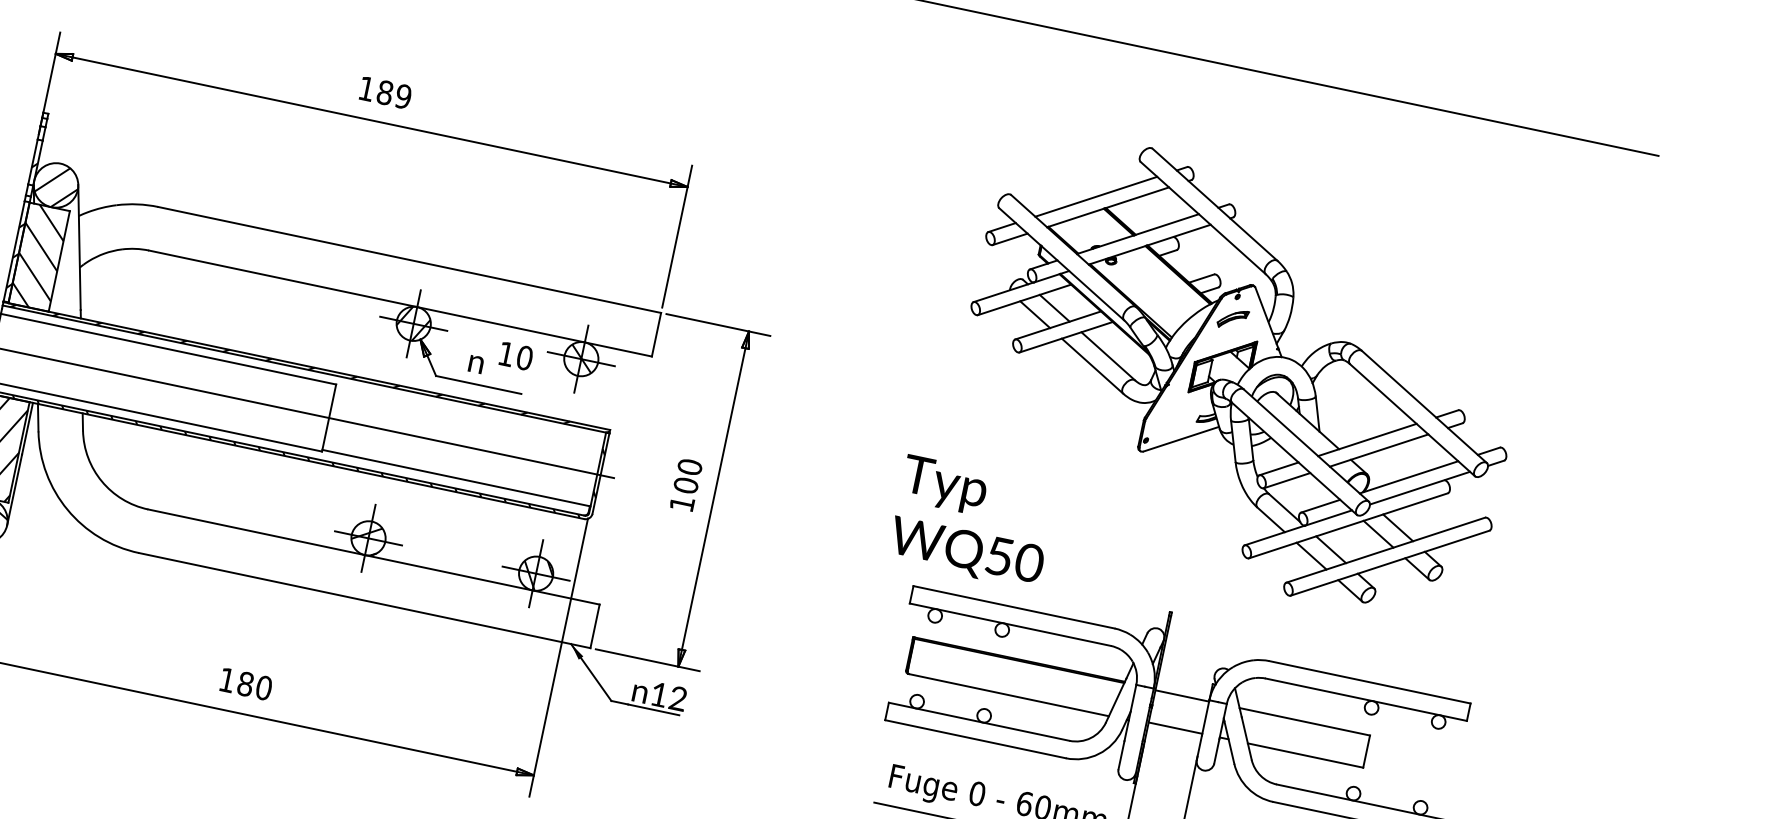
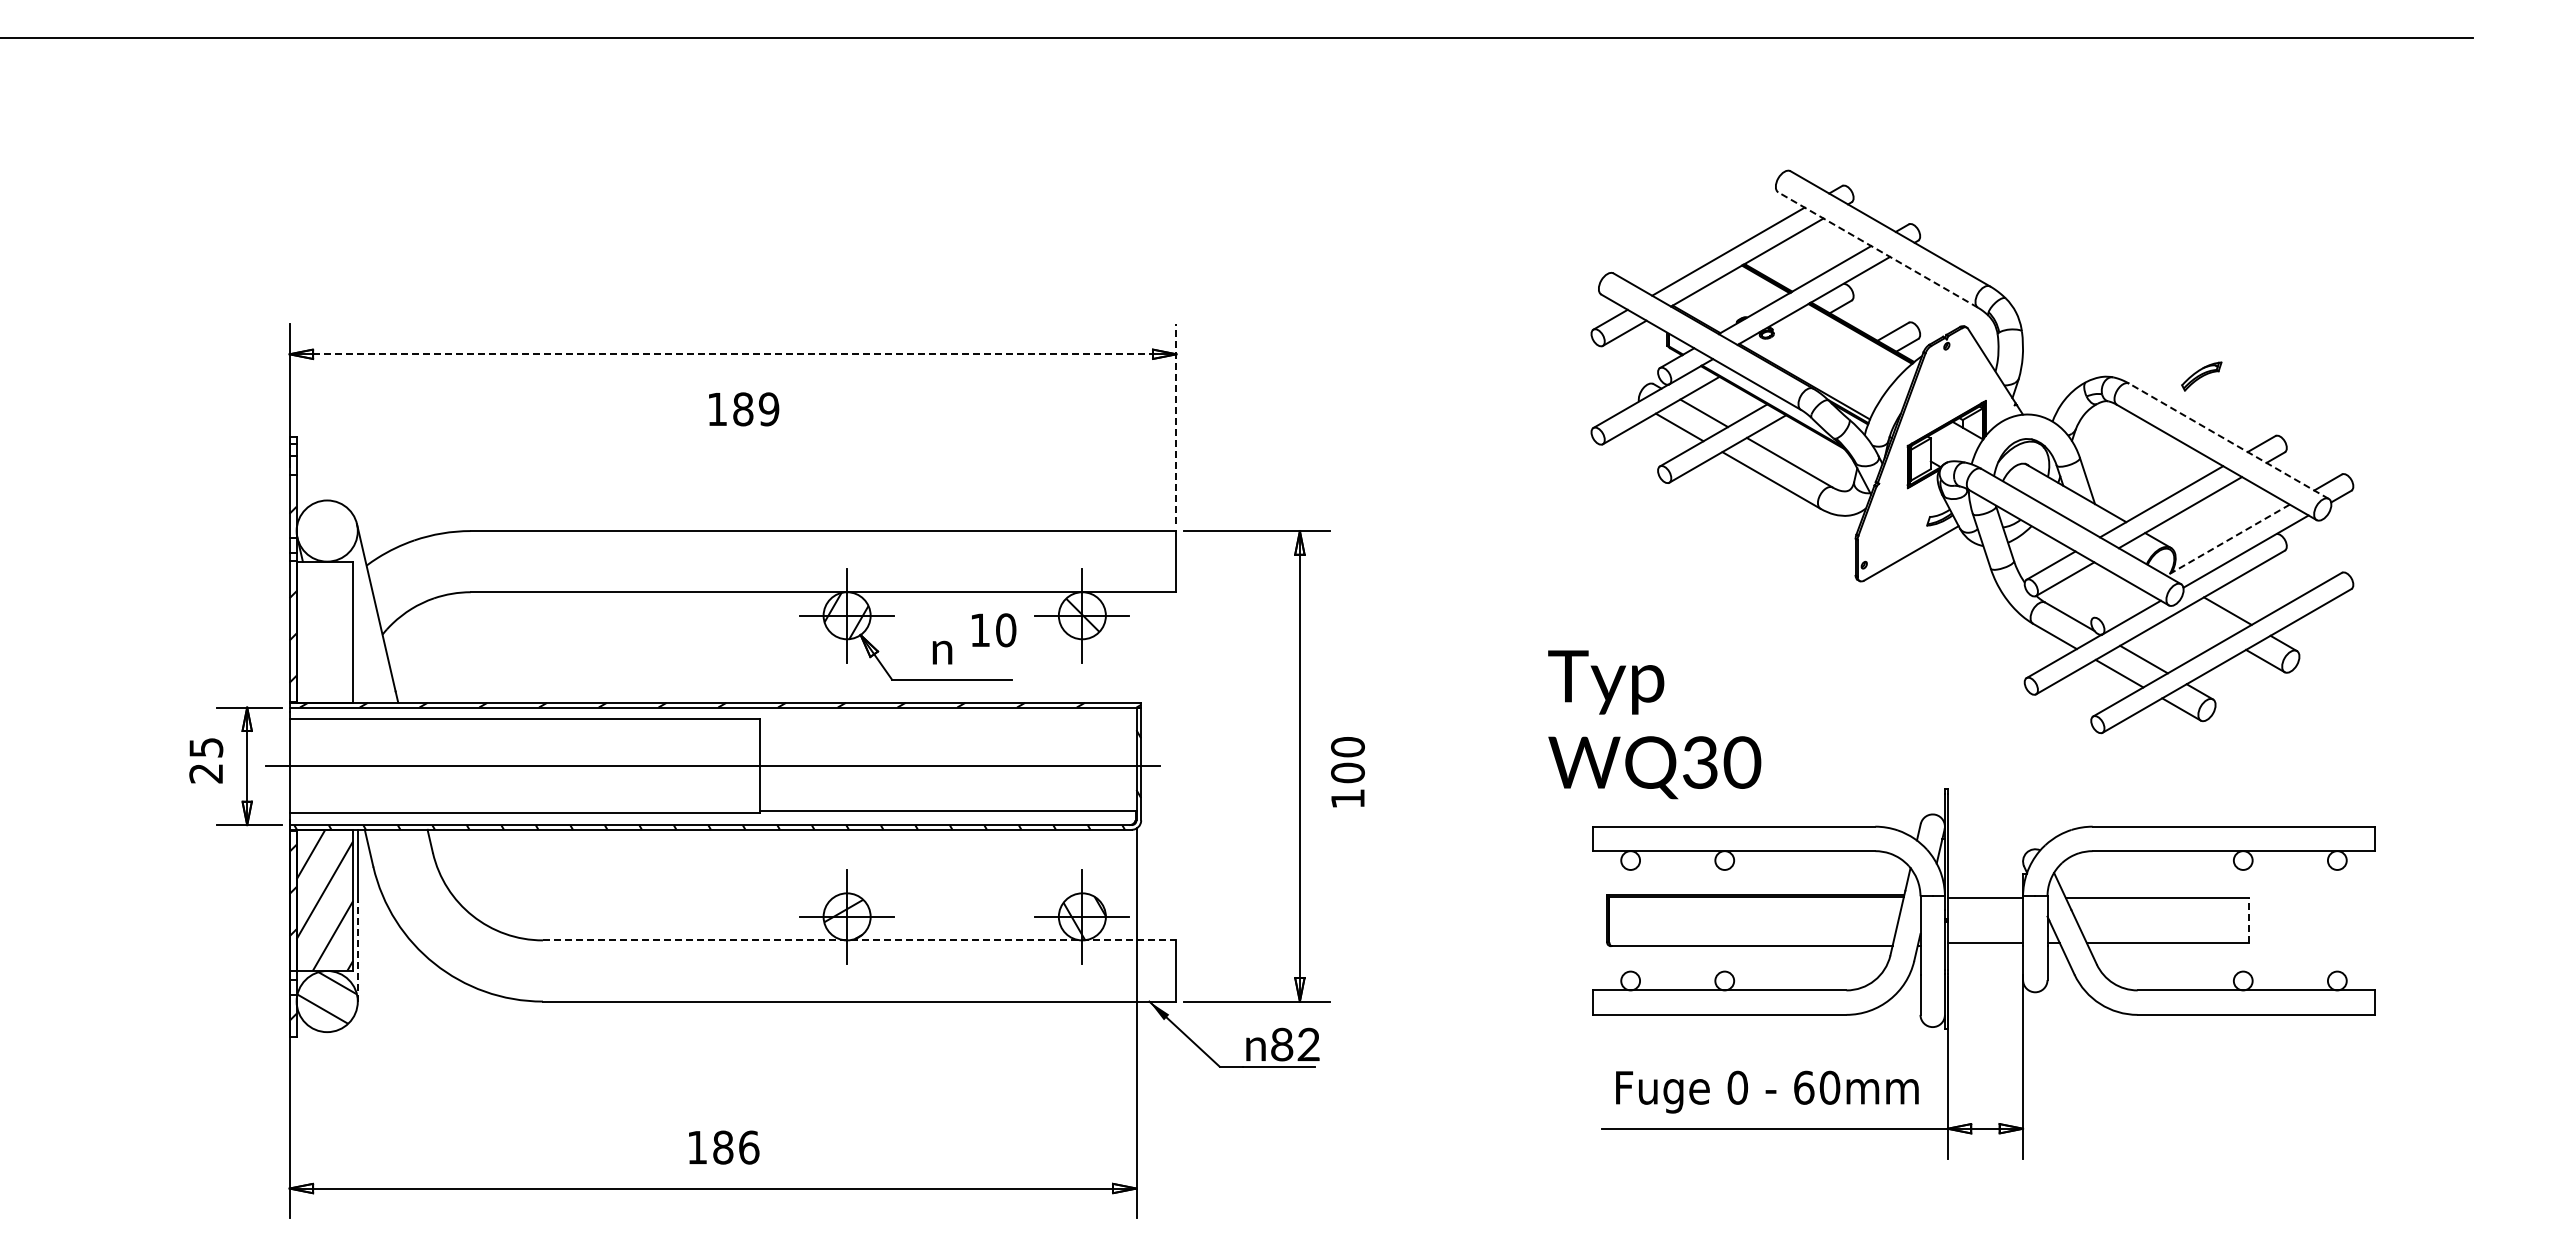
text: (385, 93) -> (744, 409), moved
line: (372, 120) -> (733, 354), solid -> dashed
hatch: (56, 186) -> (328, 532), removed
line: (1202, 217) -> (1877, 249), solid -> dashed
line: (677, 236) -> (1176, 423), solid -> dashed
hatch: (39, 256) -> (324, 631), removed
part: (1232, 319) -> (2201, 376), moved
line: (1424, 407) -> (2228, 441), solid -> dashed
line: (1408, 477) -> (2227, 540), solid -> dashed
text: (685, 485) -> (1347, 772), moved
line: (14, 490) -> (357, 952), solid -> dashed
line: (1320, 505) -> (2117, 603), removed
line: (1378, 534) -> (2203, 625), removed
text: (999, 556) -> (1700, 762), WQ50 -> WQ30
line: (373, 557) -> (859, 940), solid -> dashed
text: (264, 688) -> (749, 1147), 180 -> 186
text: (659, 694) -> (1282, 1044), 12 -> 82
line: (1366, 751) -> (2248, 920), solid -> dashed

